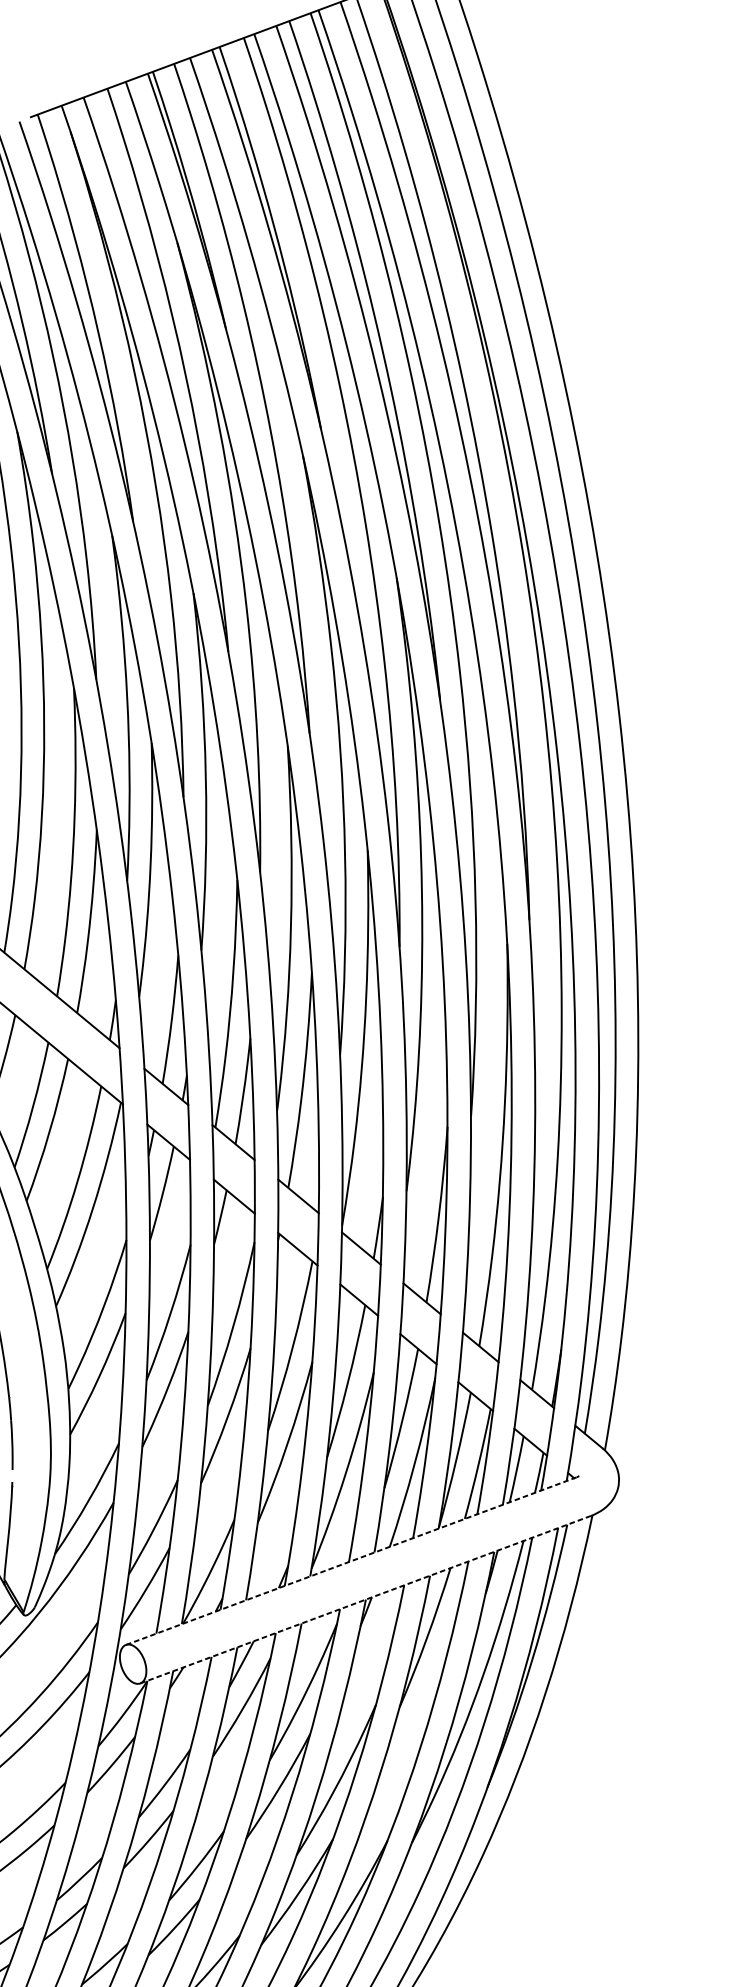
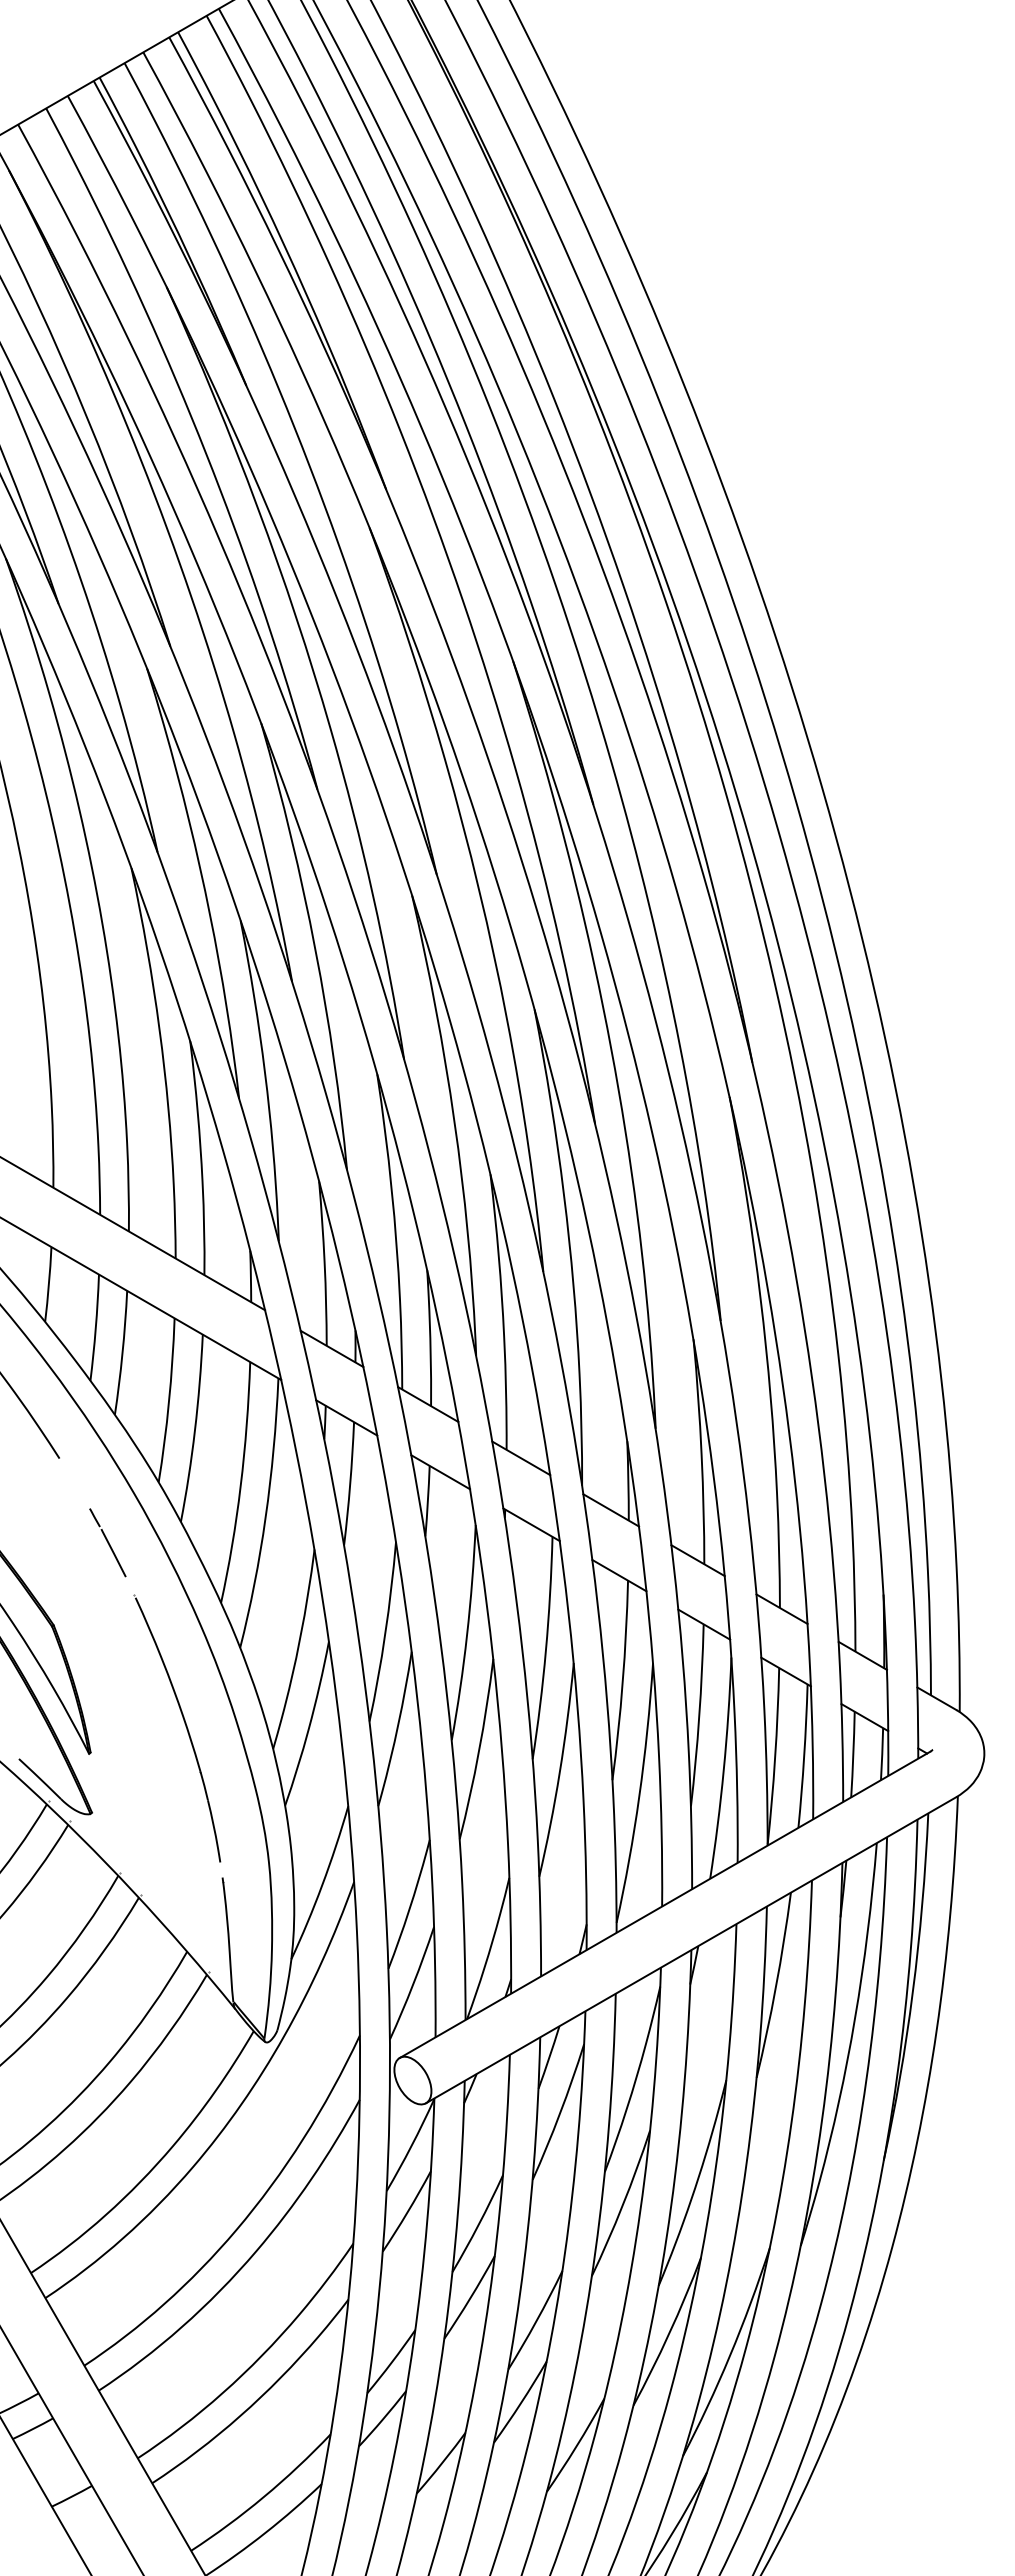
line: (351, 1560) -> (665, 1904), dashed -> solid
line: (366, 1599) -> (691, 1949), dashed -> solid

